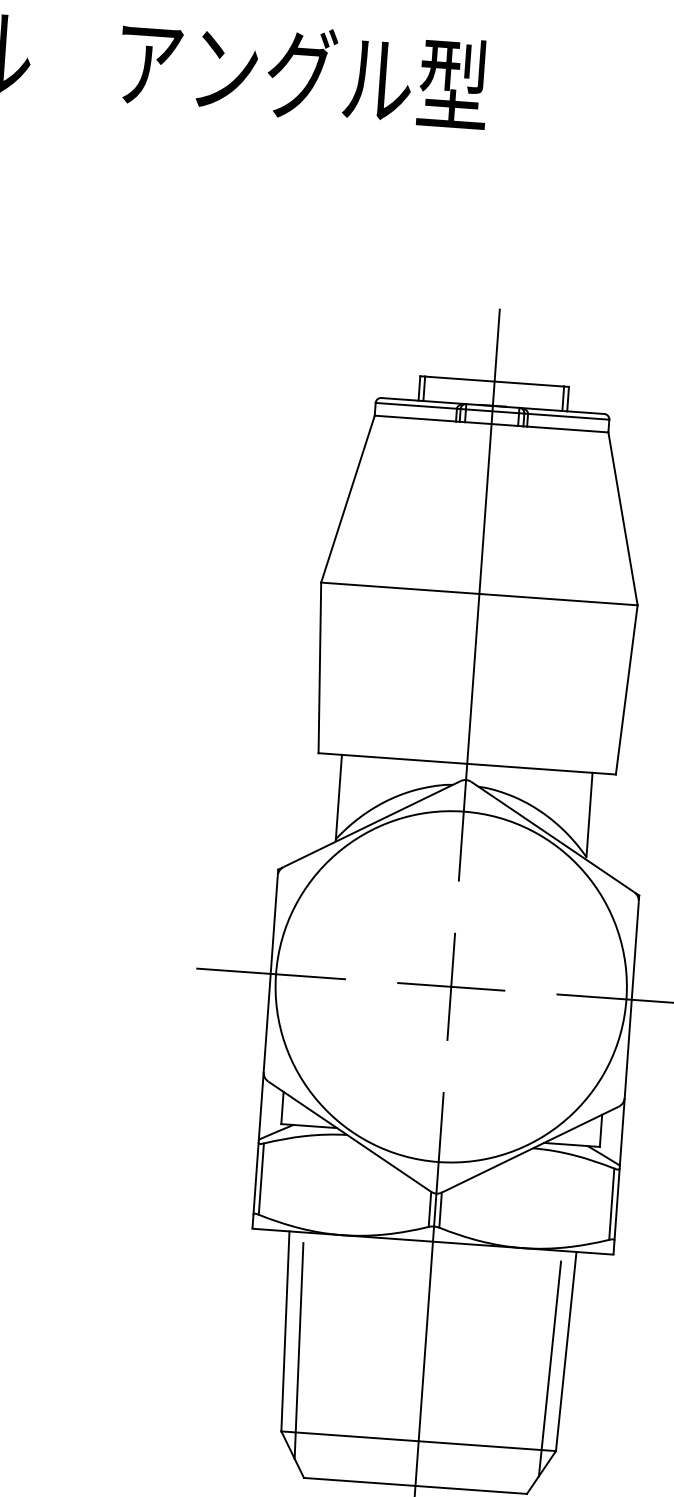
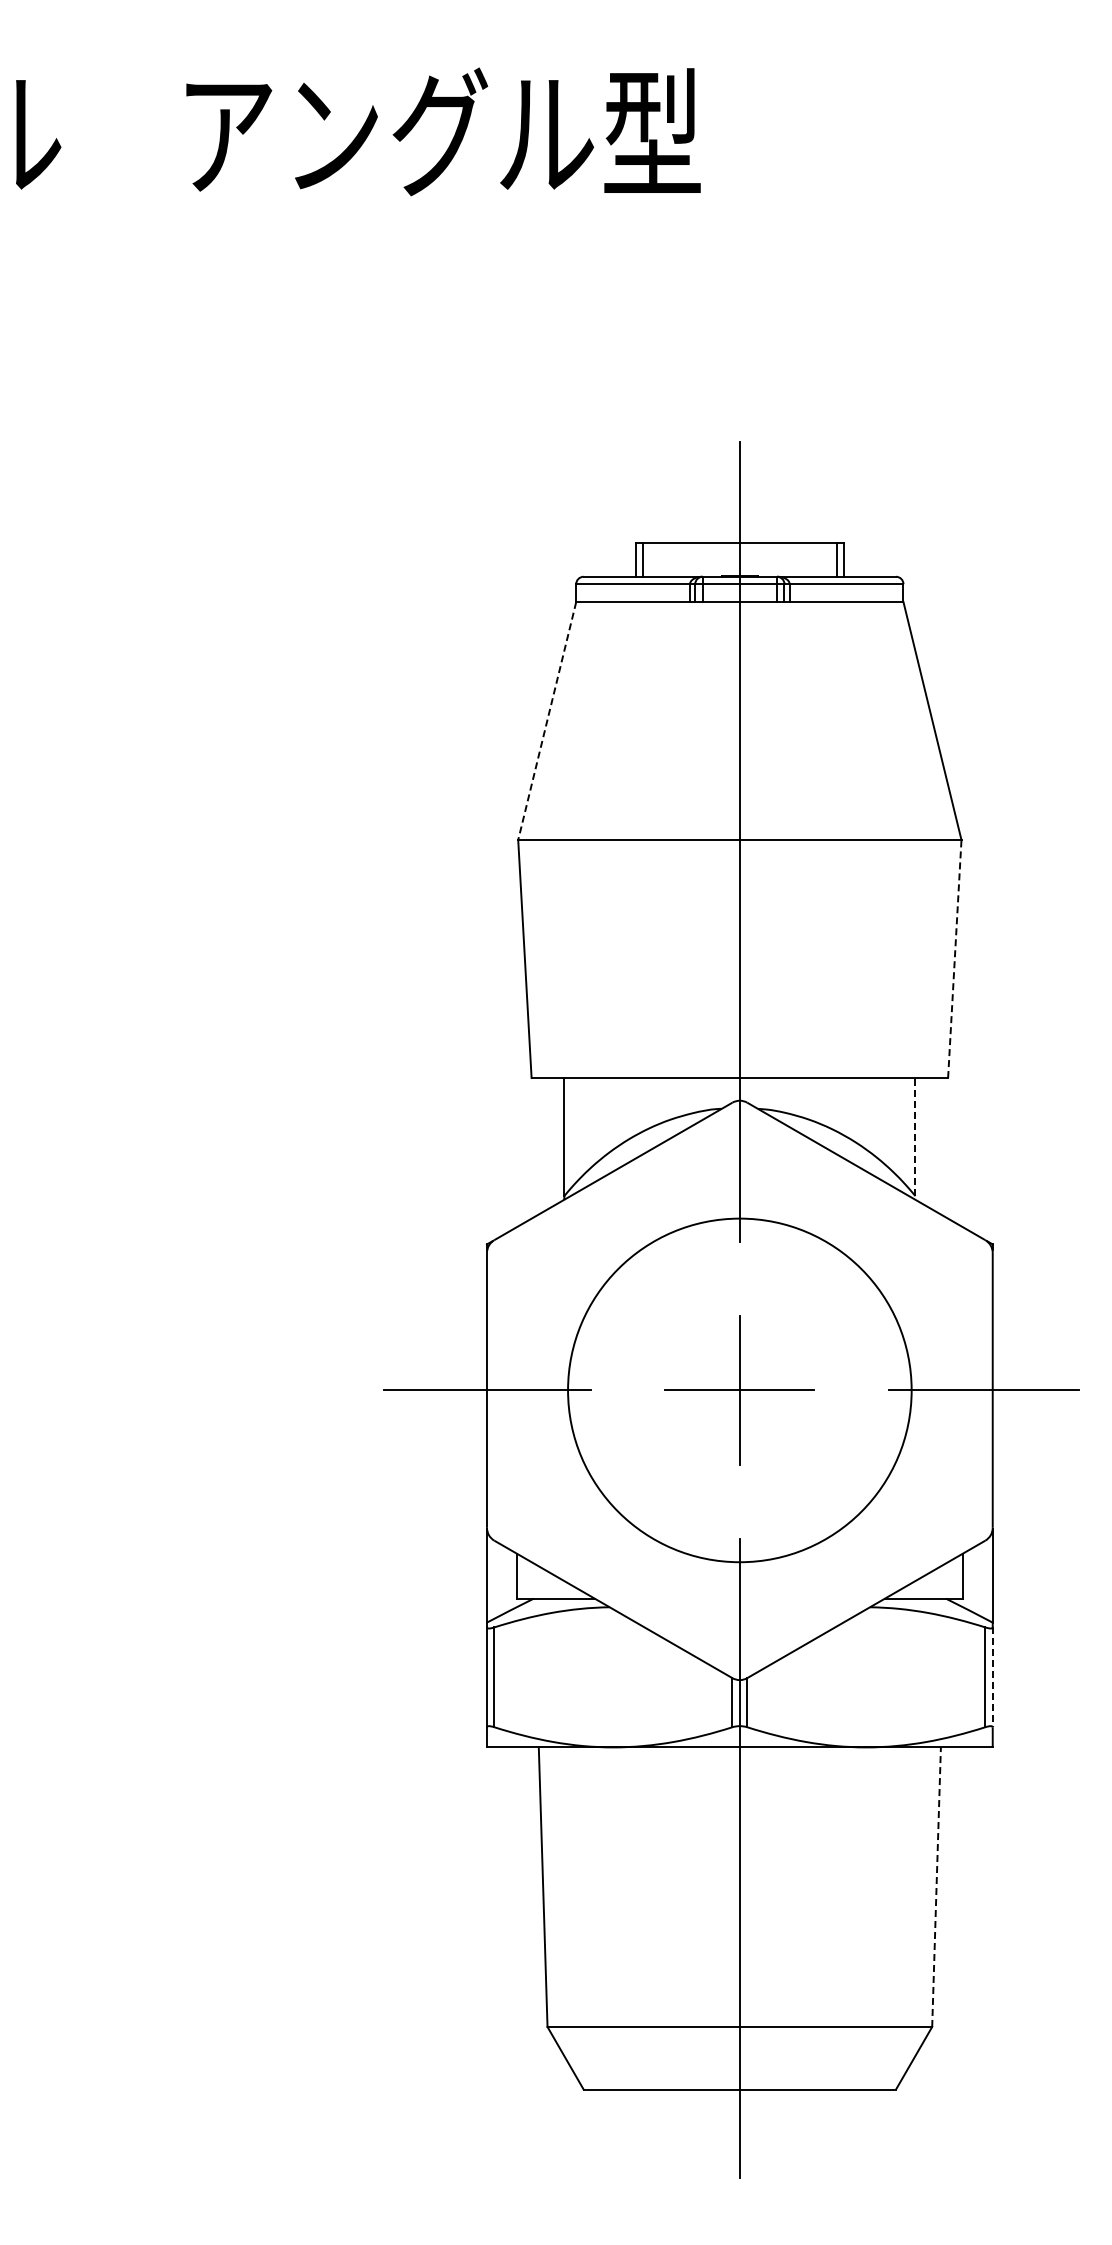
line: (348, 499) -> (547, 721), solid -> dashed
line: (626, 689) -> (954, 958), solid -> dashed
line: (589, 814) -> (915, 1136), solid -> dashed
circle: (451, 986) -> (739, 1389), size x0.7
line: (616, 1204) -> (992, 1677), solid -> dashed
line: (298, 1350) -> (563, 1912), removed
line: (566, 1351) -> (936, 1887), solid -> dashed
line: (549, 1368) -> (915, 1912), removed

